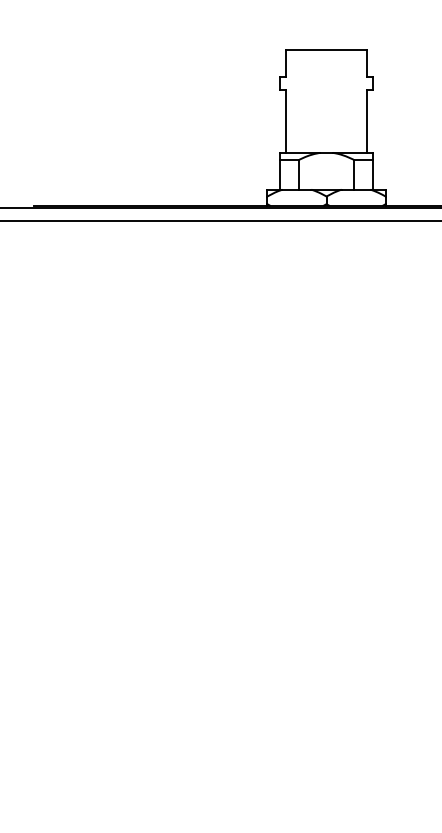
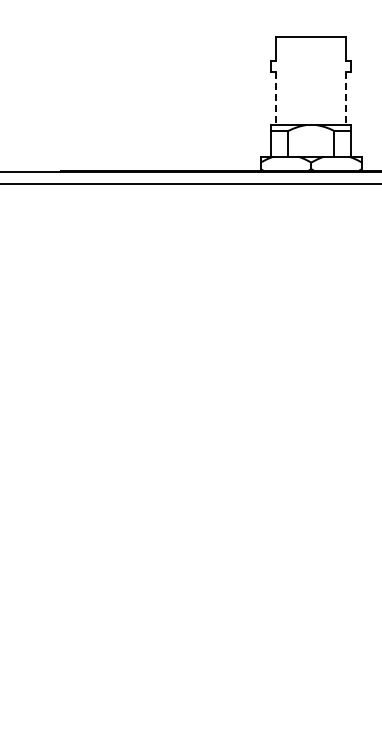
line: (285, 121) -> (276, 98), solid -> dashed
line: (367, 121) -> (346, 98), solid -> dashed

